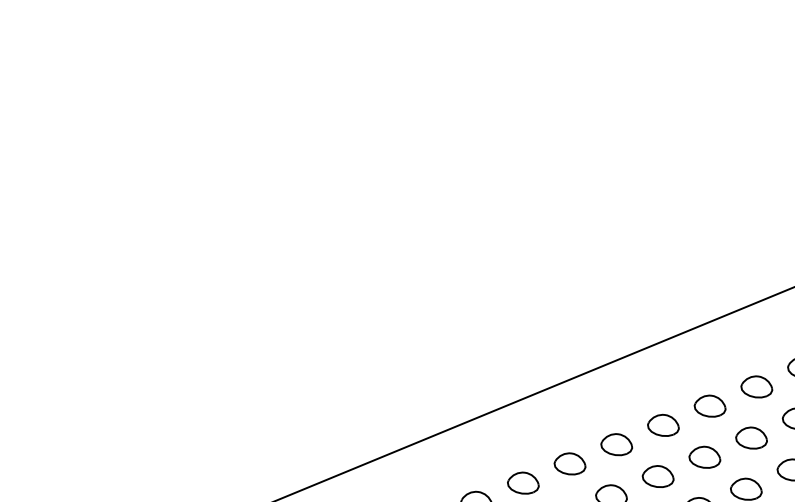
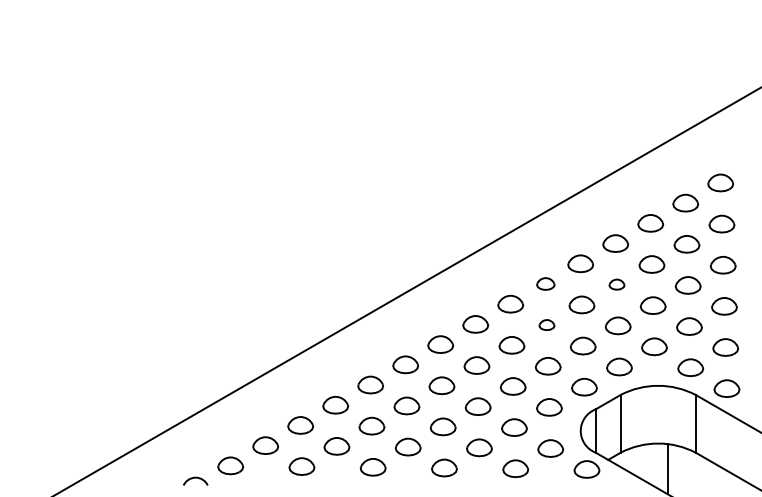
part: (663, 424) -> (545, 283), size x0.7
part: (751, 437) -> (616, 284), size x0.6
part: (657, 475) -> (546, 324), size x0.6

